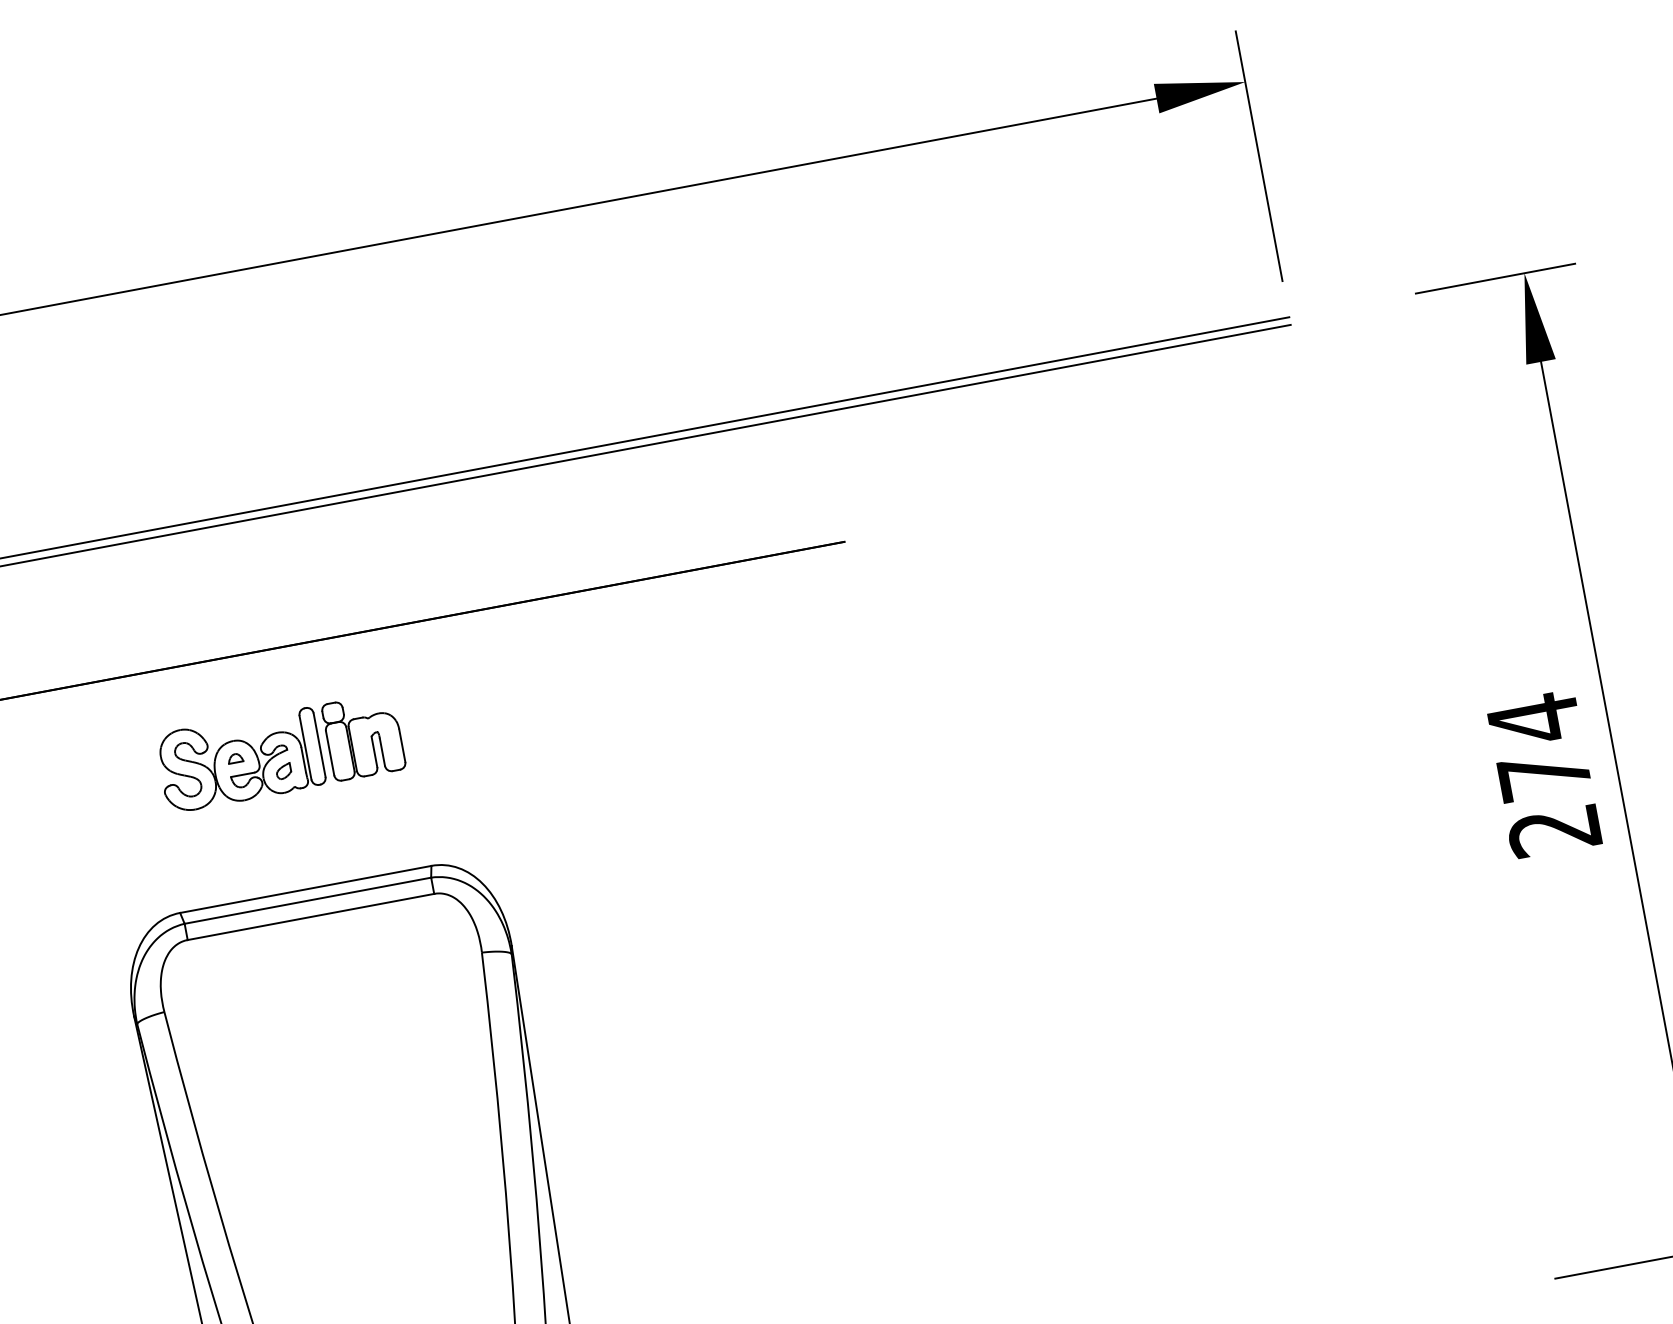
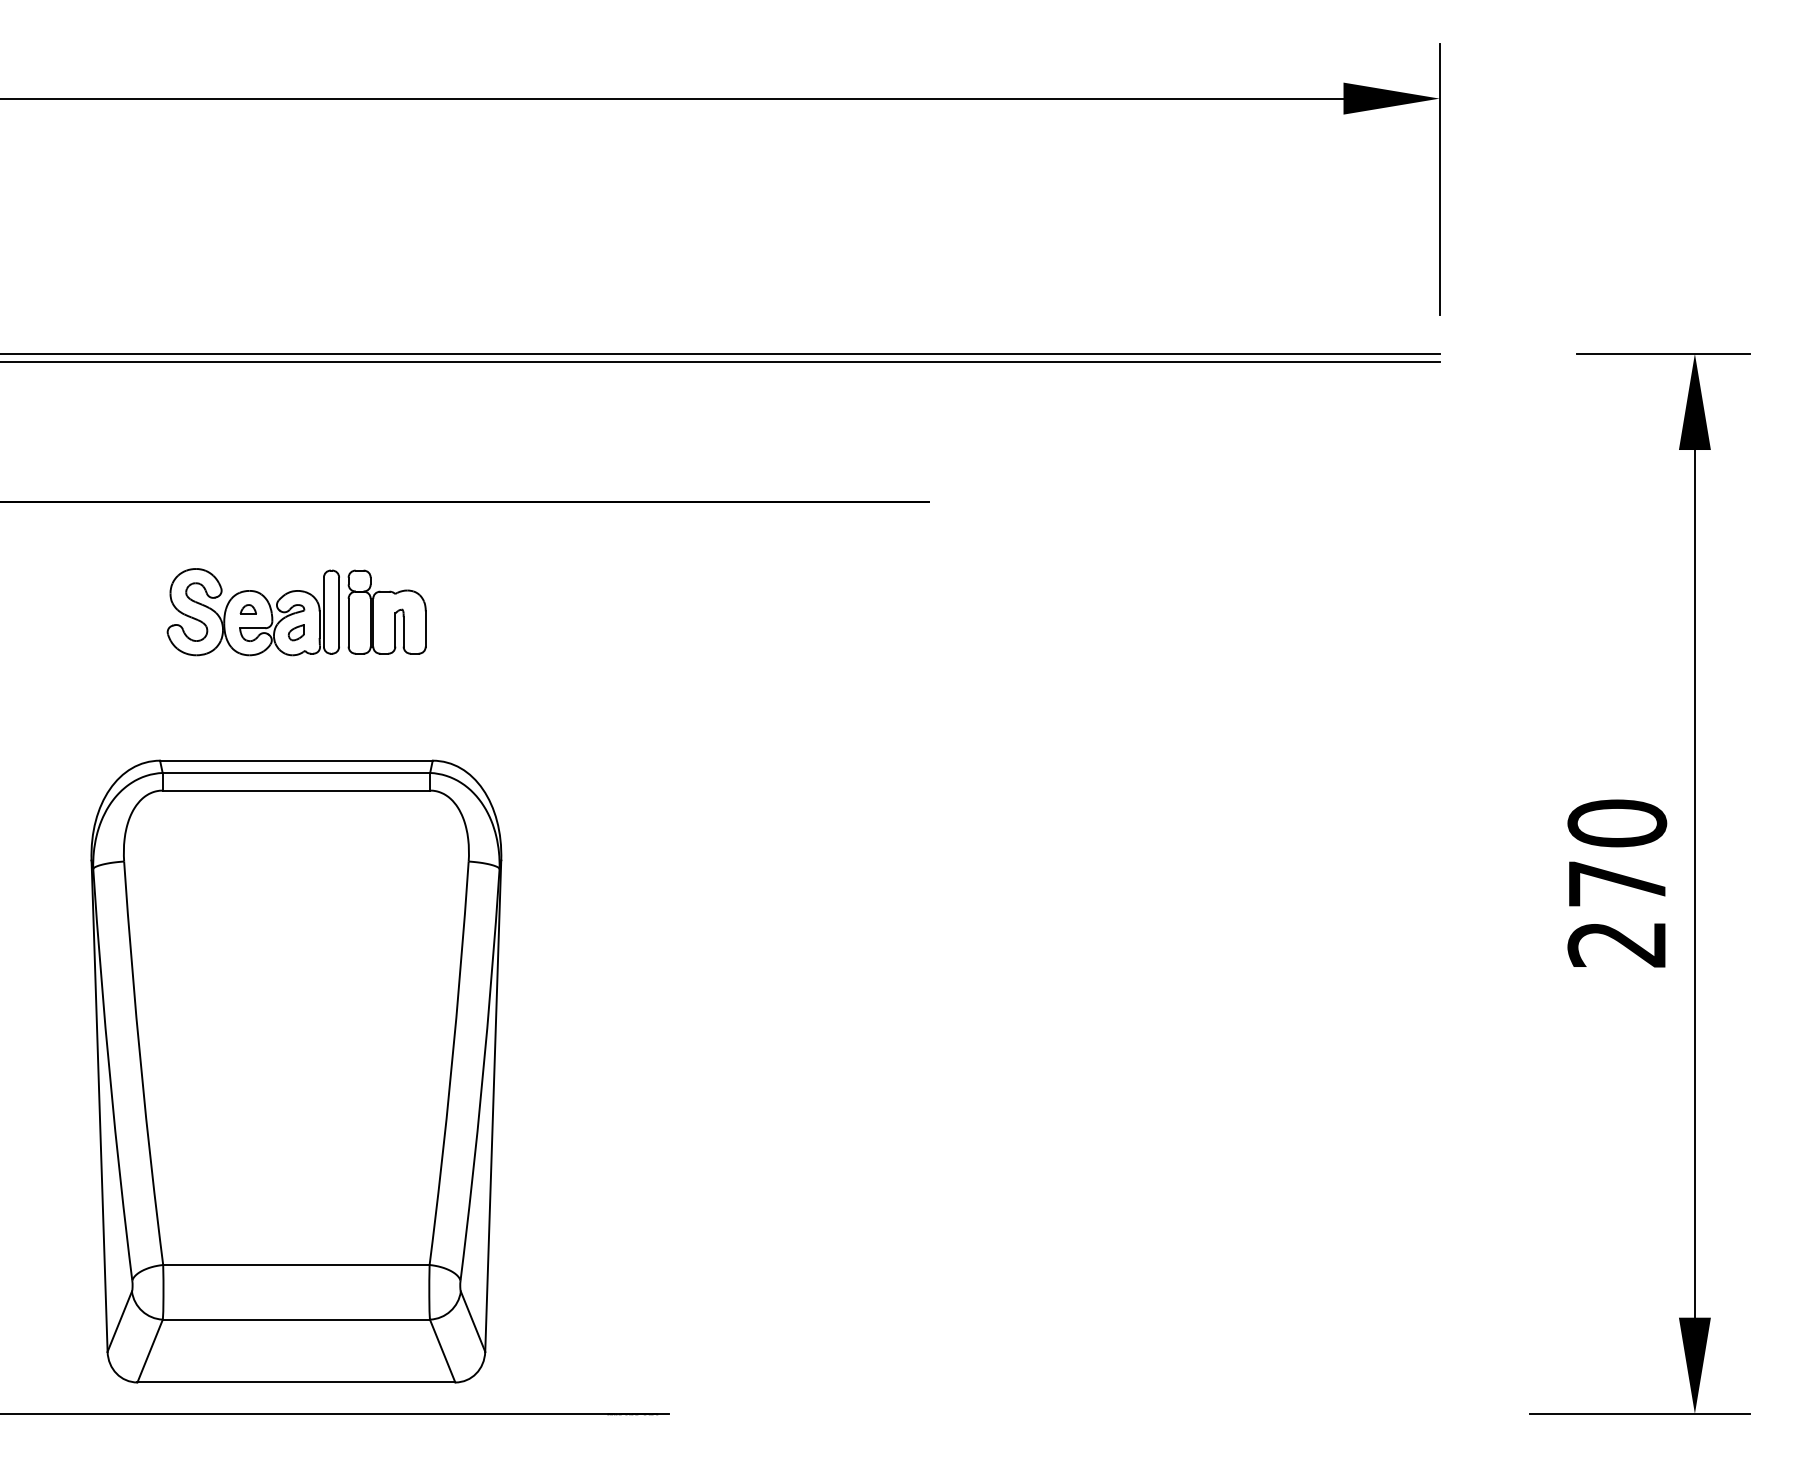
text: (1534, 719) -> (1617, 823), 274 -> 270

